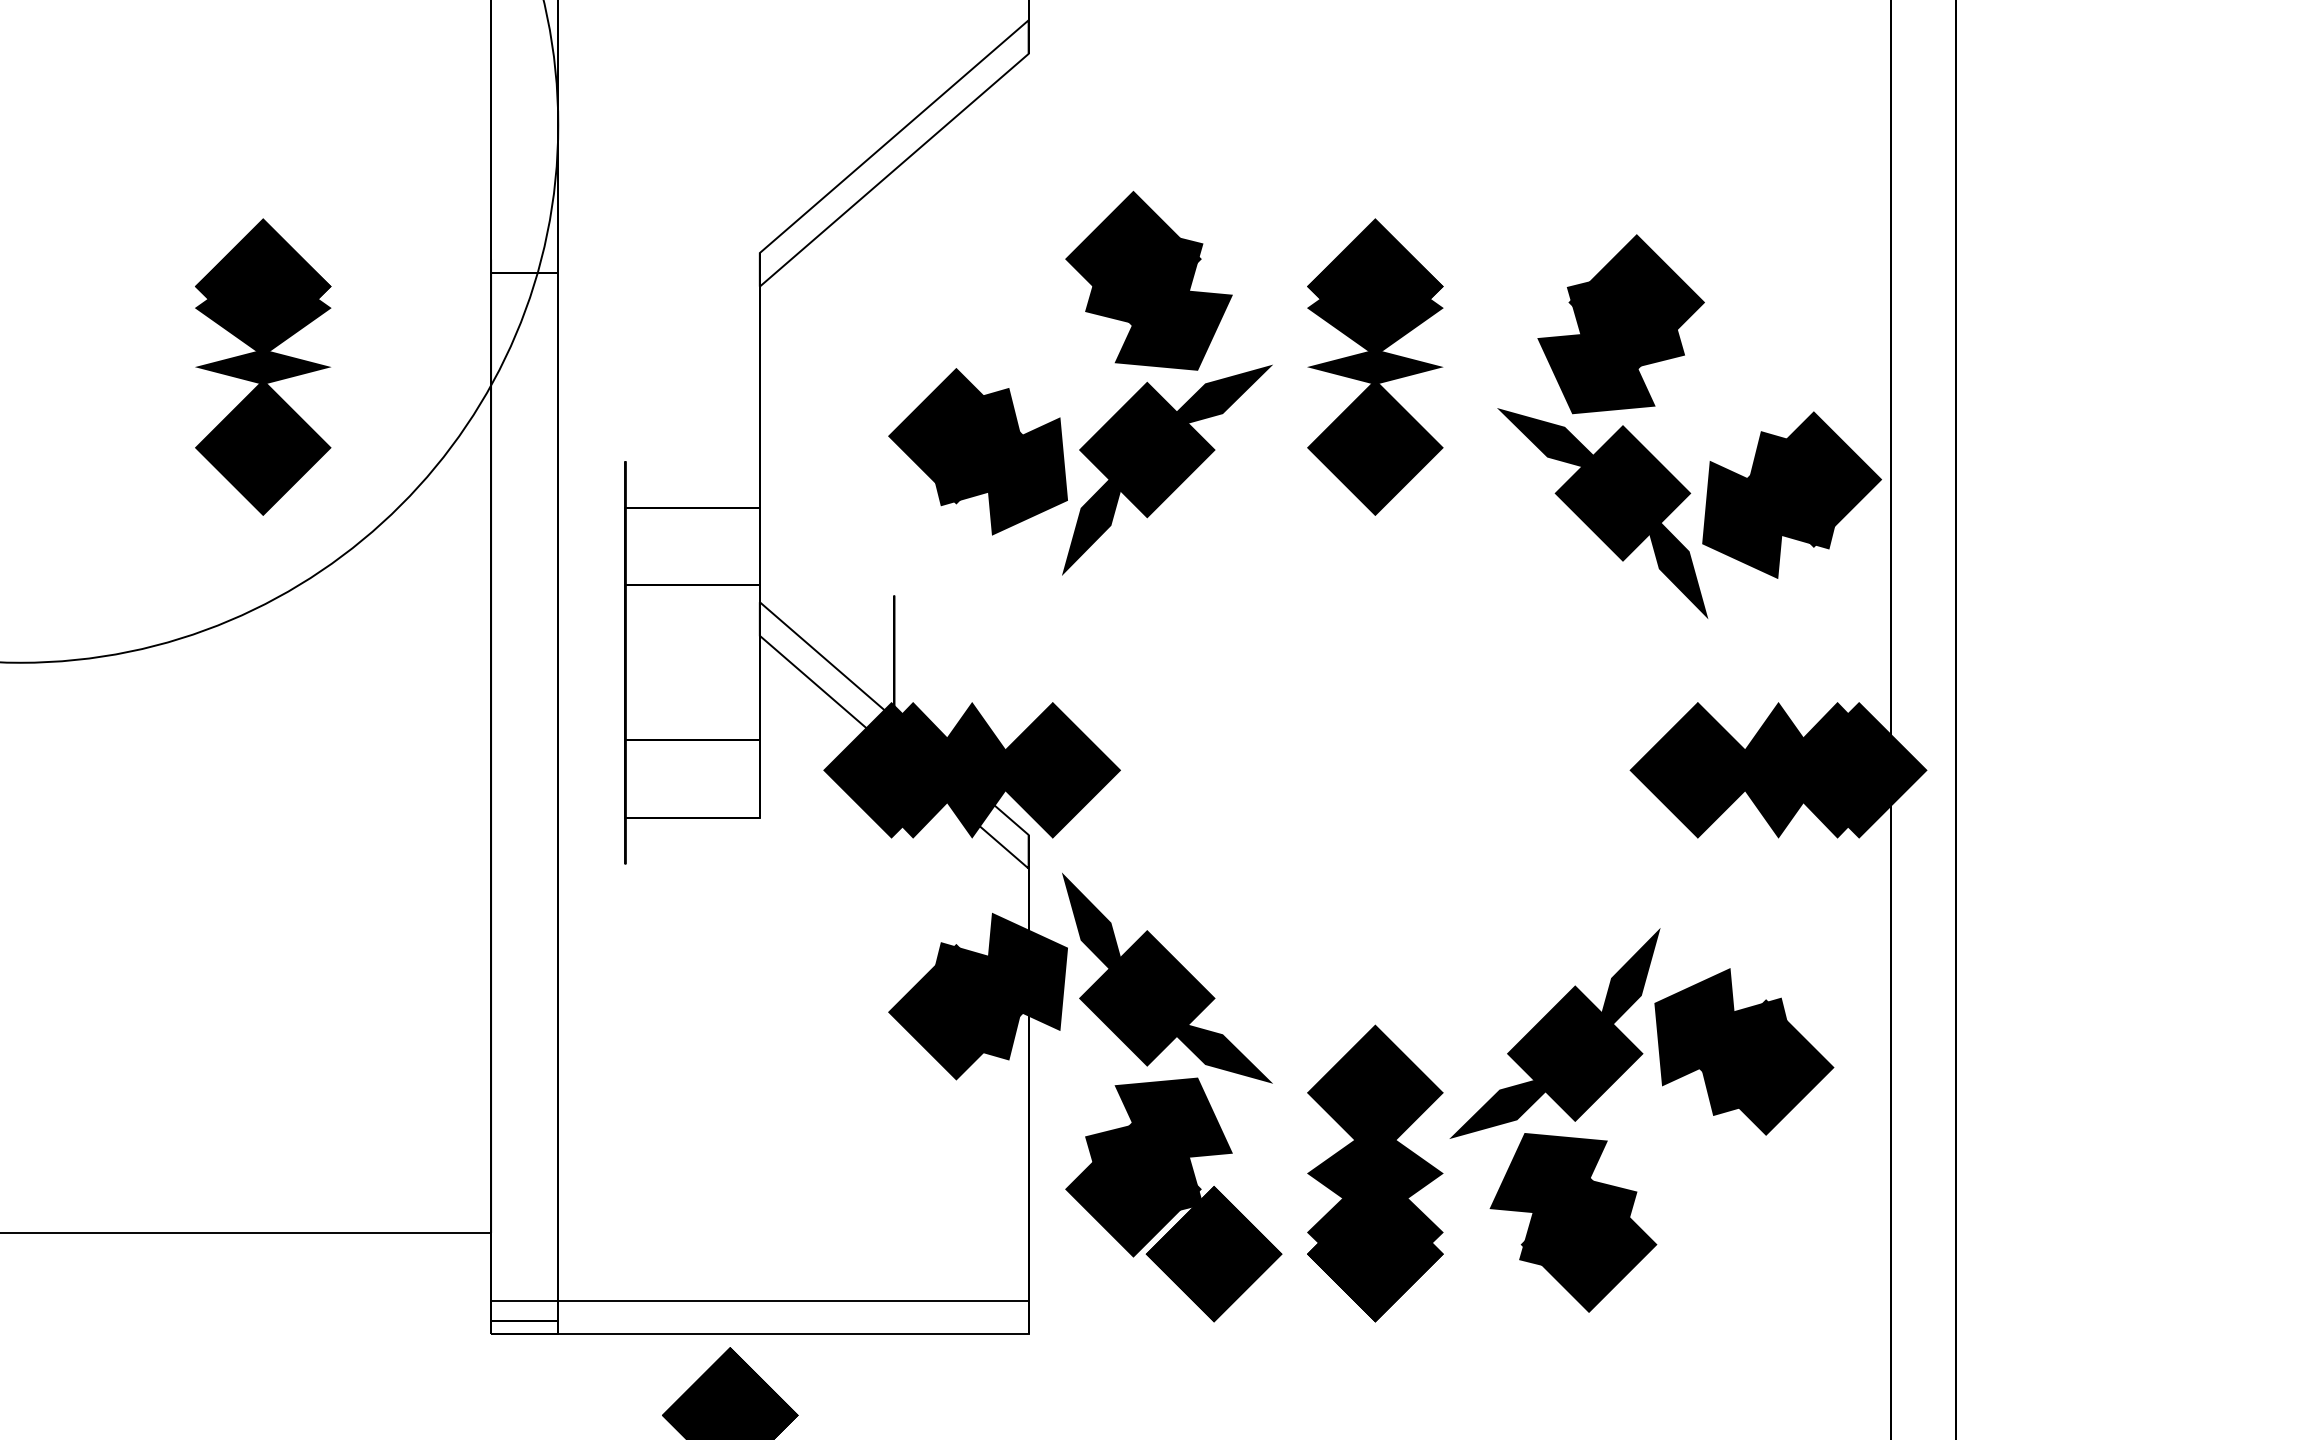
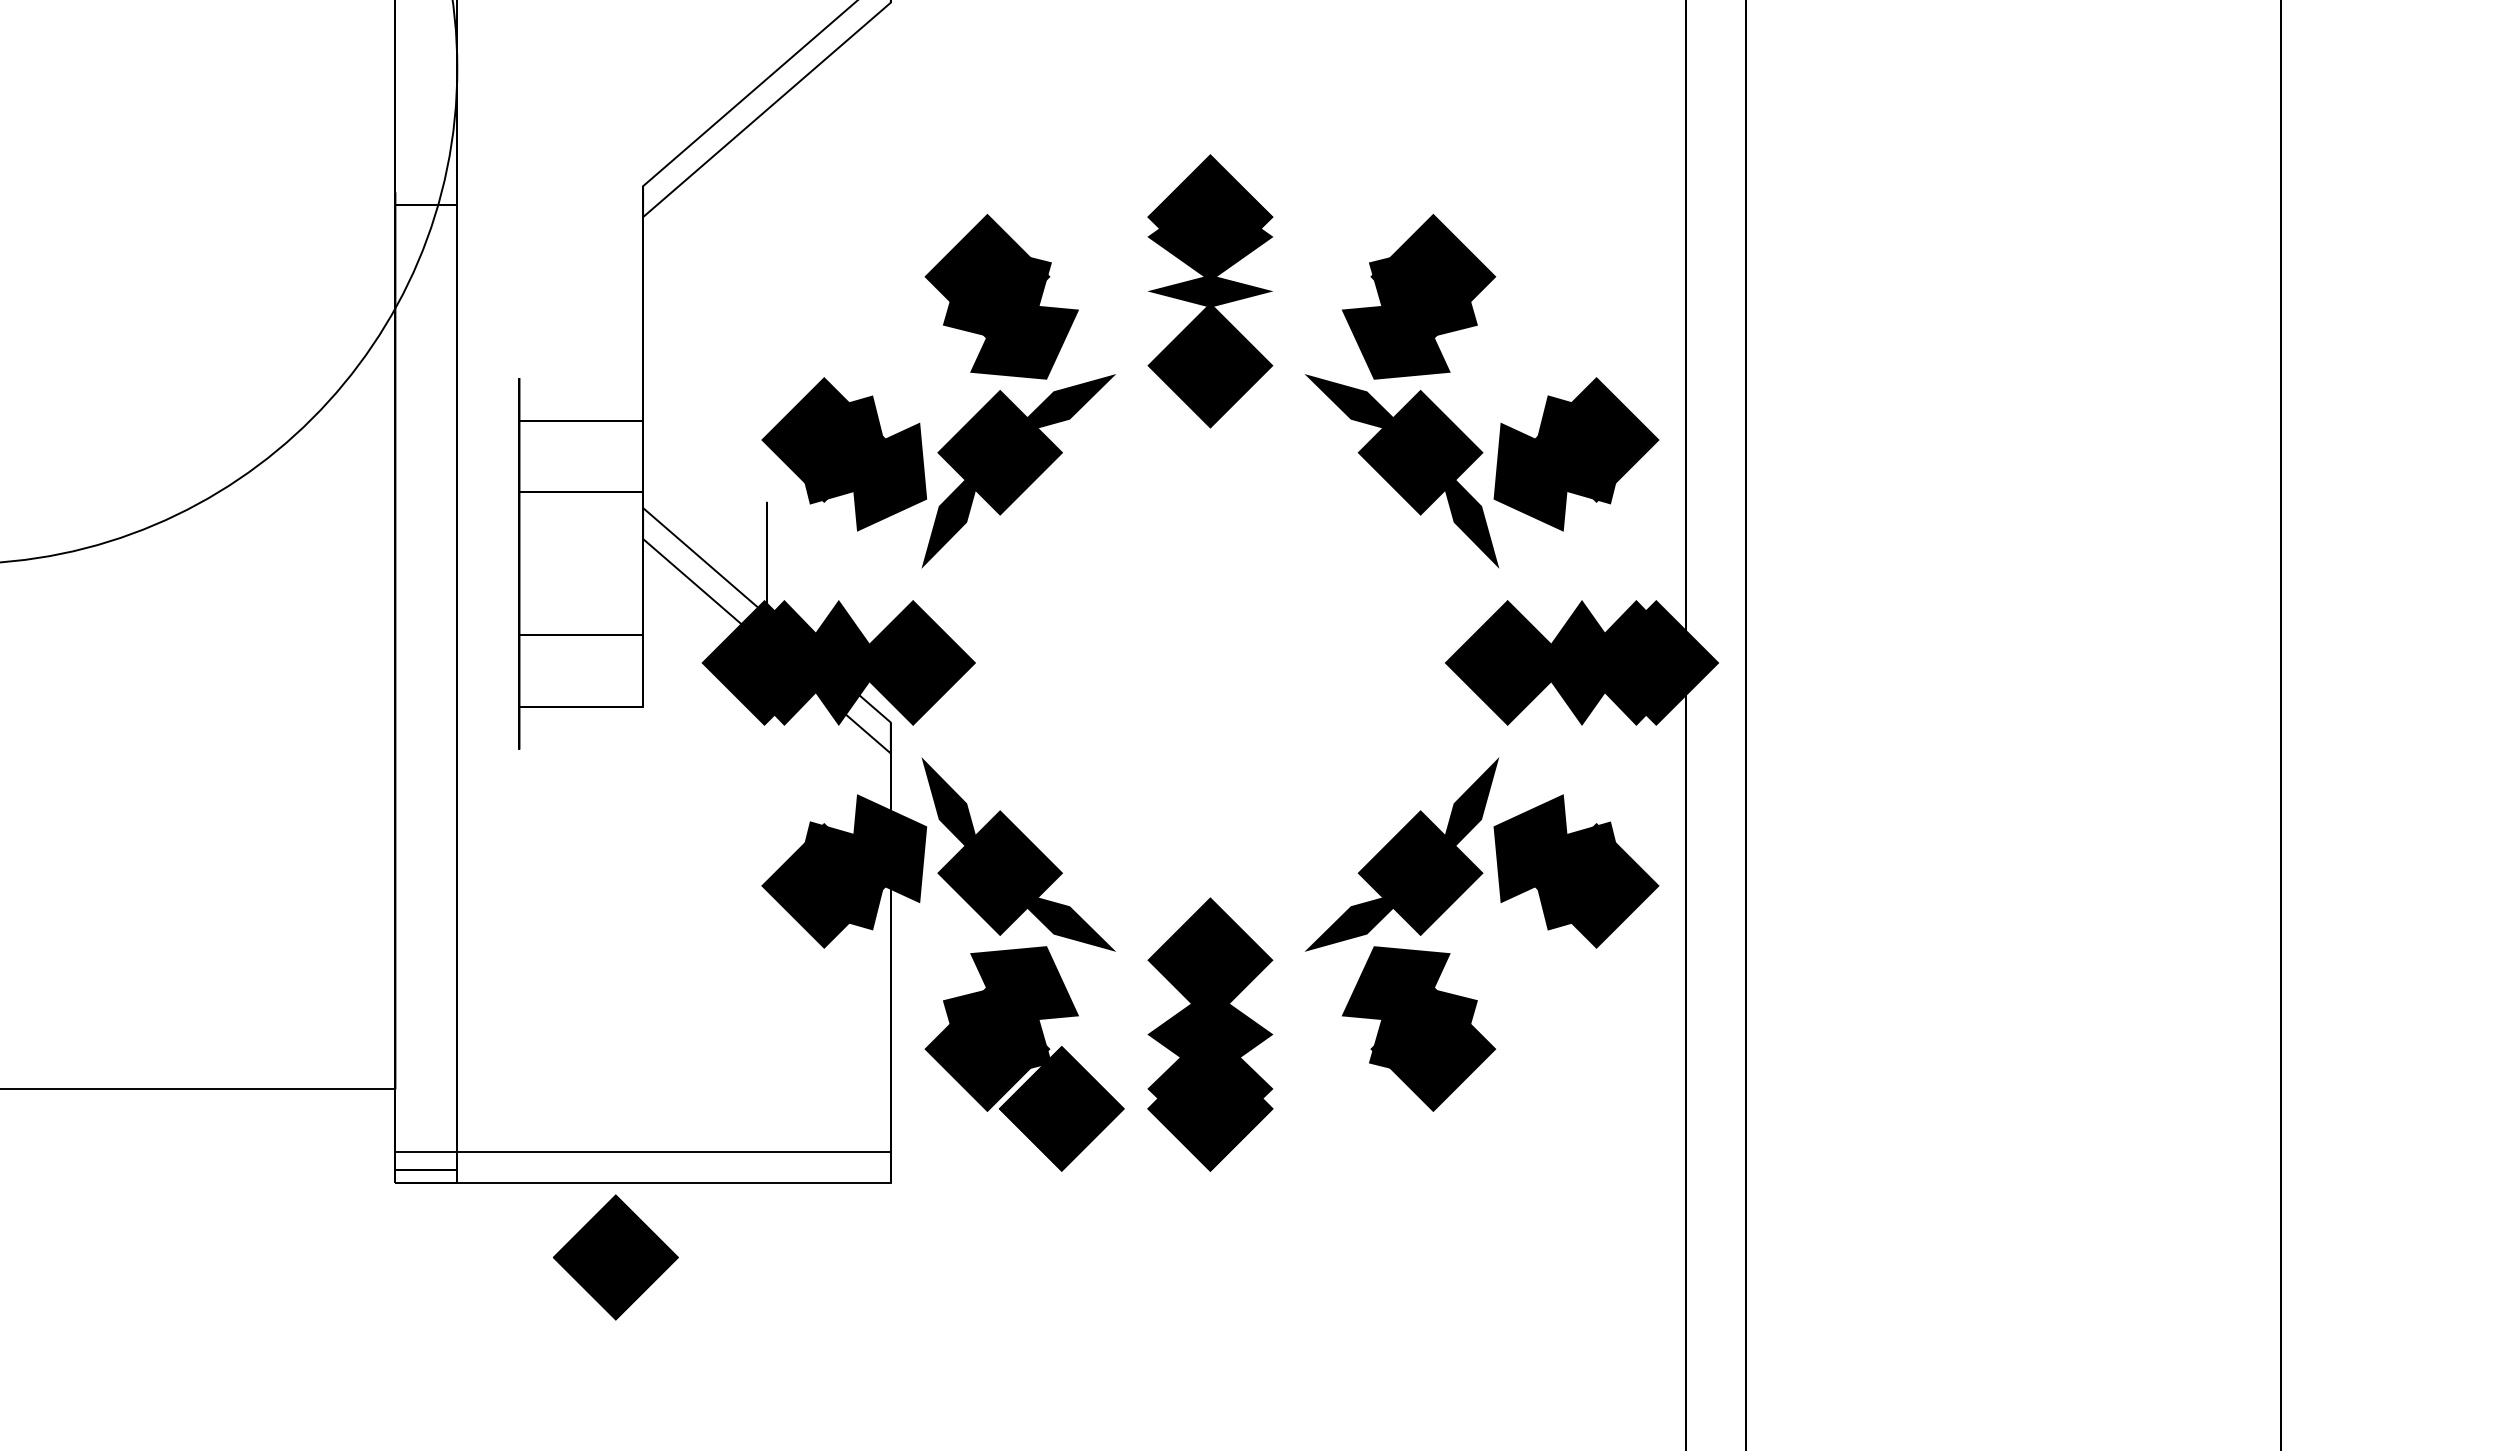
part: (263, 367) -> (185, 291), removed
part: (1059, 417) -> (919, 422), moved
part: (1709, 461) -> (1500, 423), moved
part: (1661, 1085) -> (1500, 902), moved

